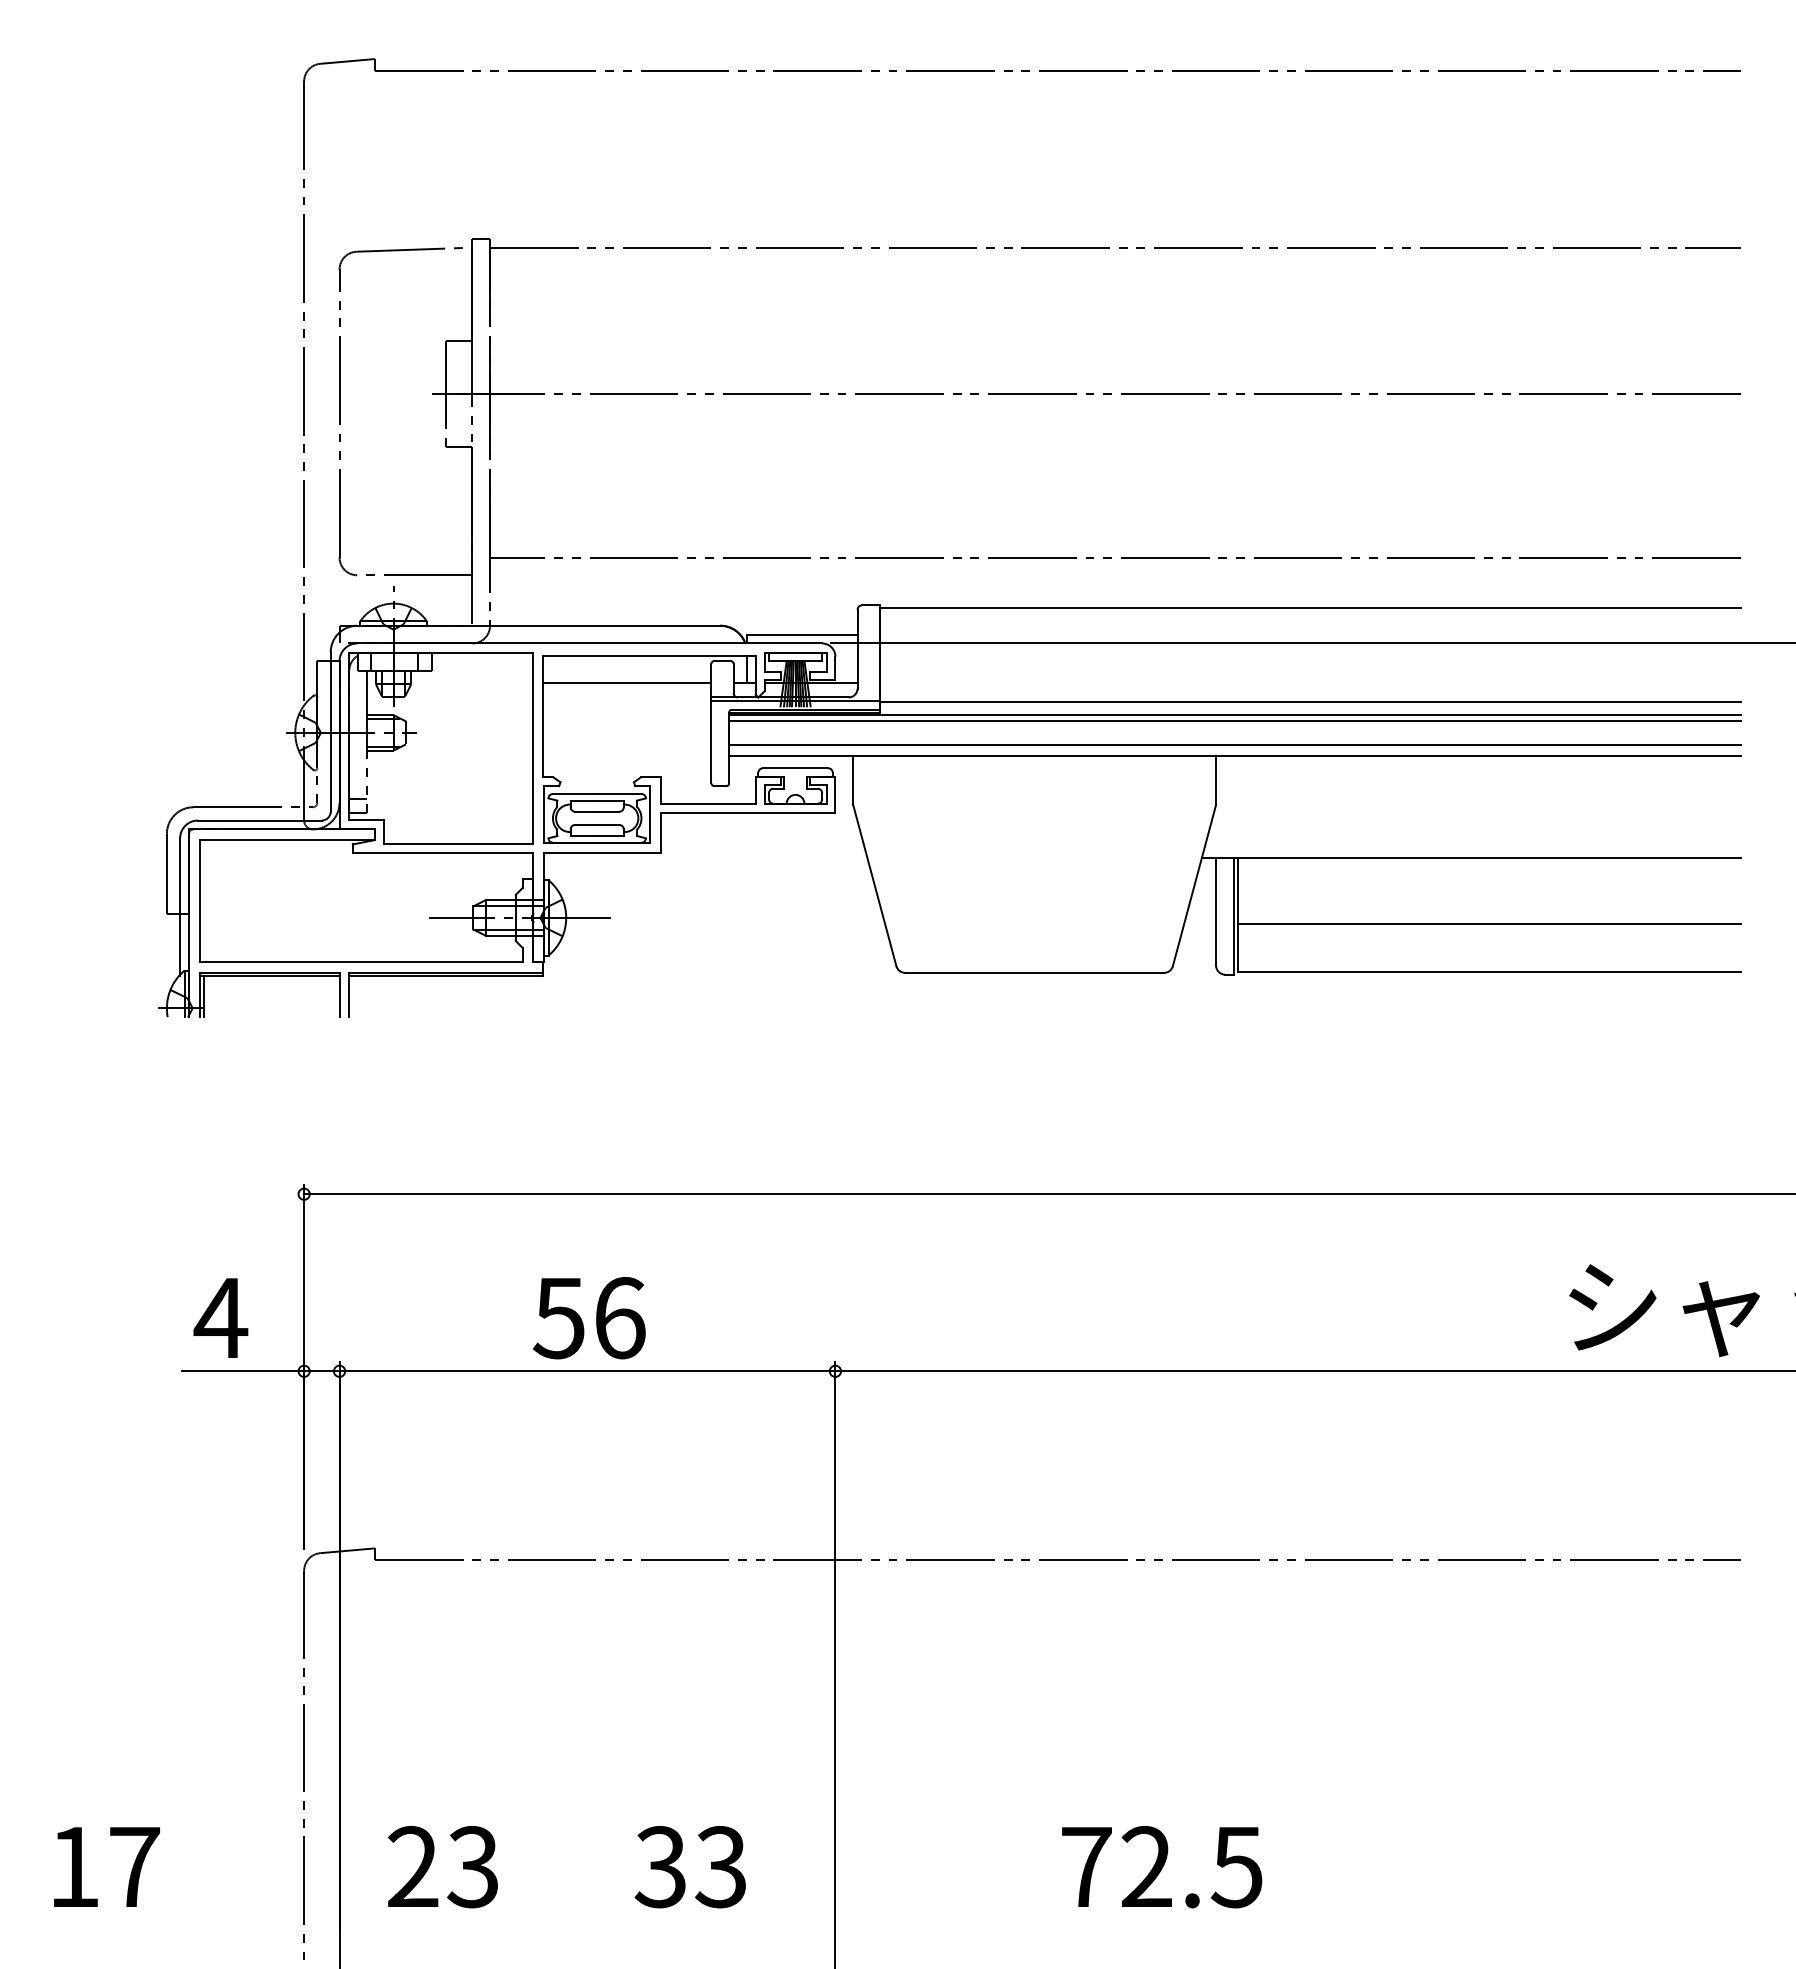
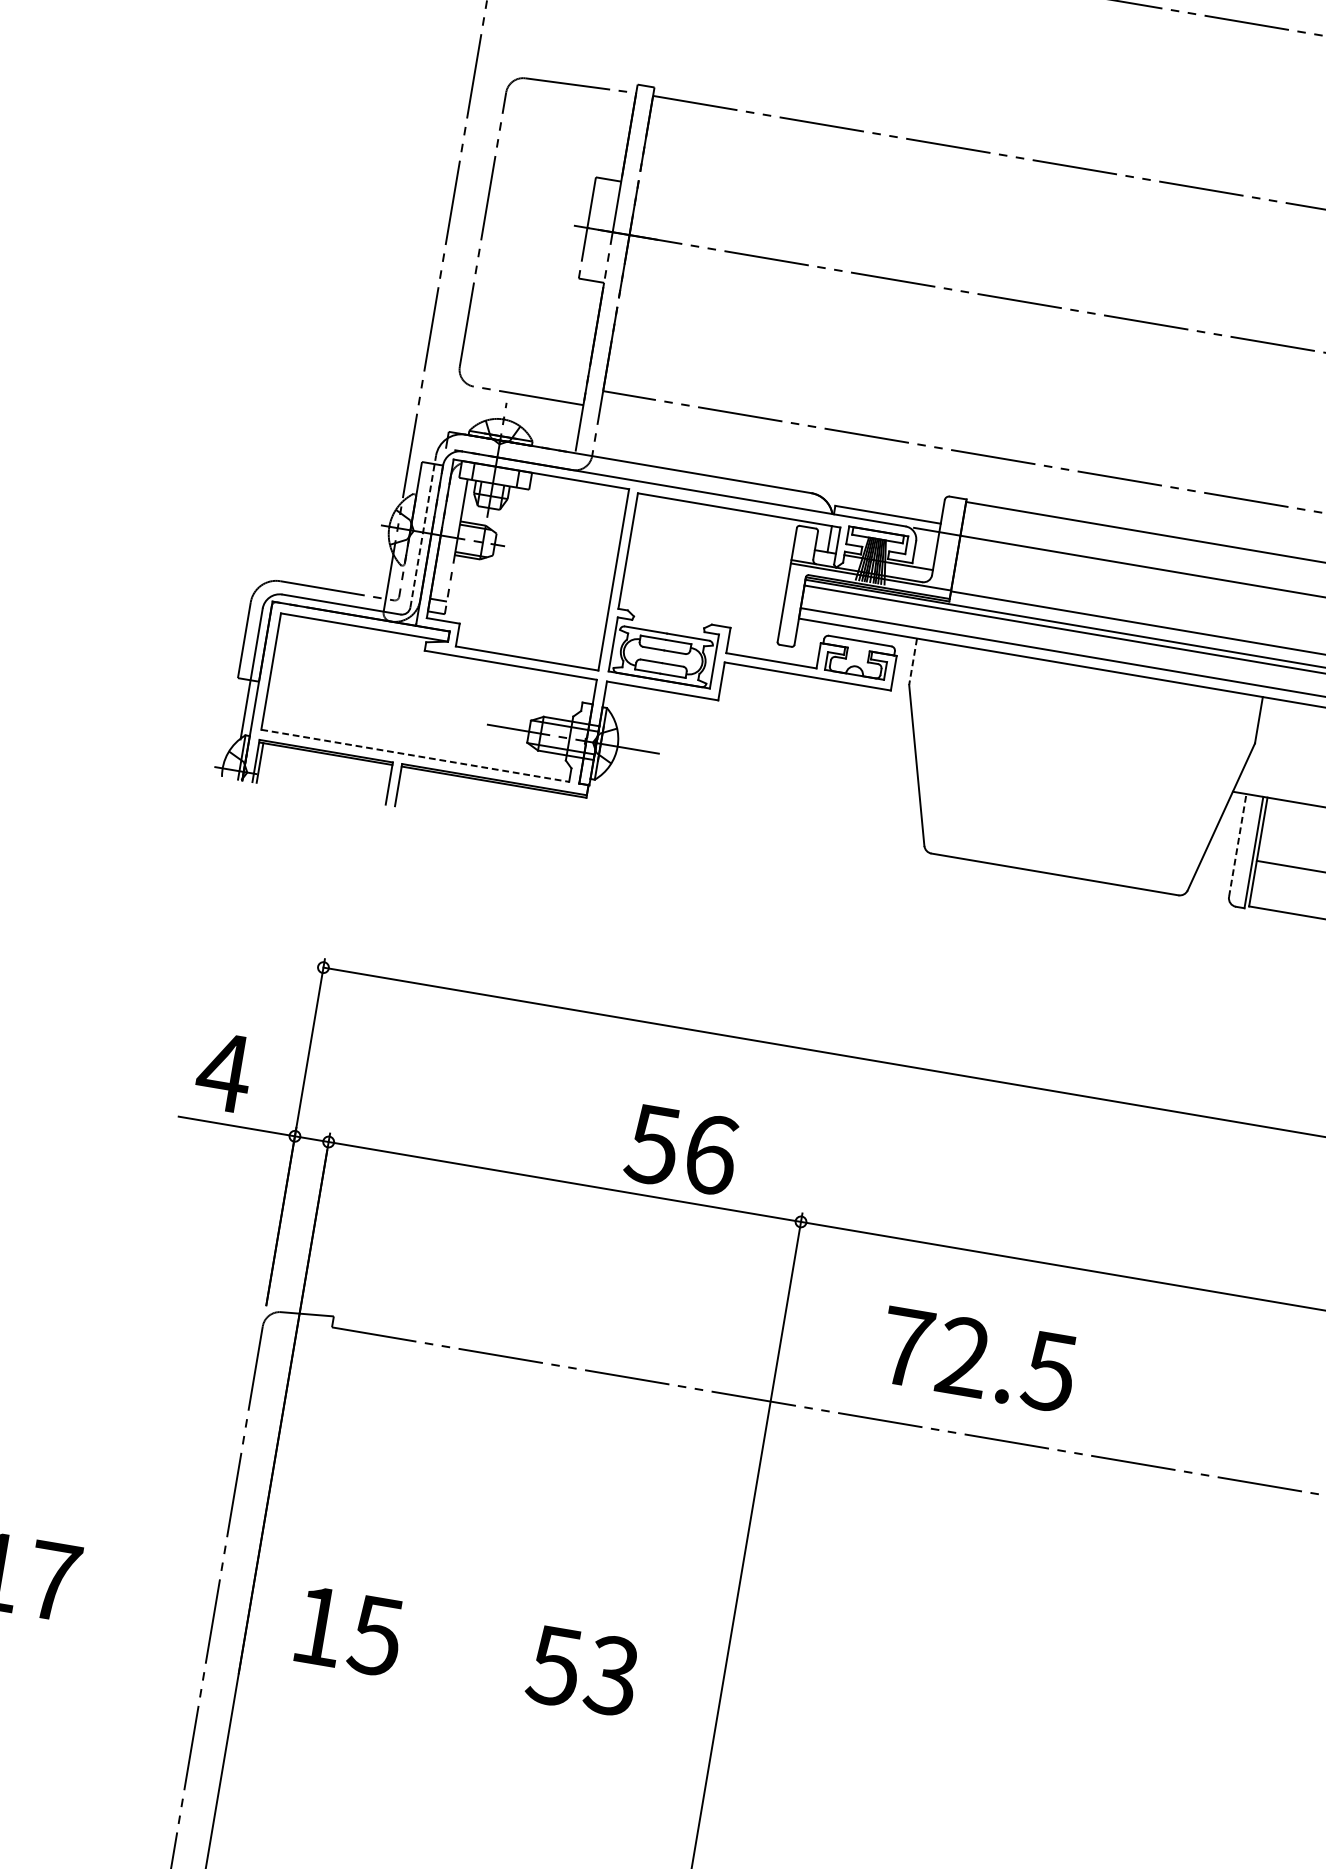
line: (627, 683) -> (713, 533), removed
line: (330, 732) -> (422, 532), solid -> dashed
line: (853, 780) -> (913, 662), solid -> dashed
line: (1216, 911) -> (1238, 845), solid -> dashed
line: (361, 962) -> (415, 756), solid -> dashed
text: (589, 1318) -> (681, 1150), moved
text: (443, 1866) -> (347, 1630), 23 -> 15
text: (659, 1866) -> (553, 1665), 33 -> 53
text: (1162, 1867) -> (978, 1359), moved

